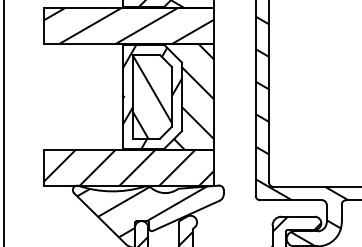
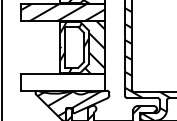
hatch: (152, 96) -> (74, 47), removed
hatch: (127, 166) -> (62, 81), removed

